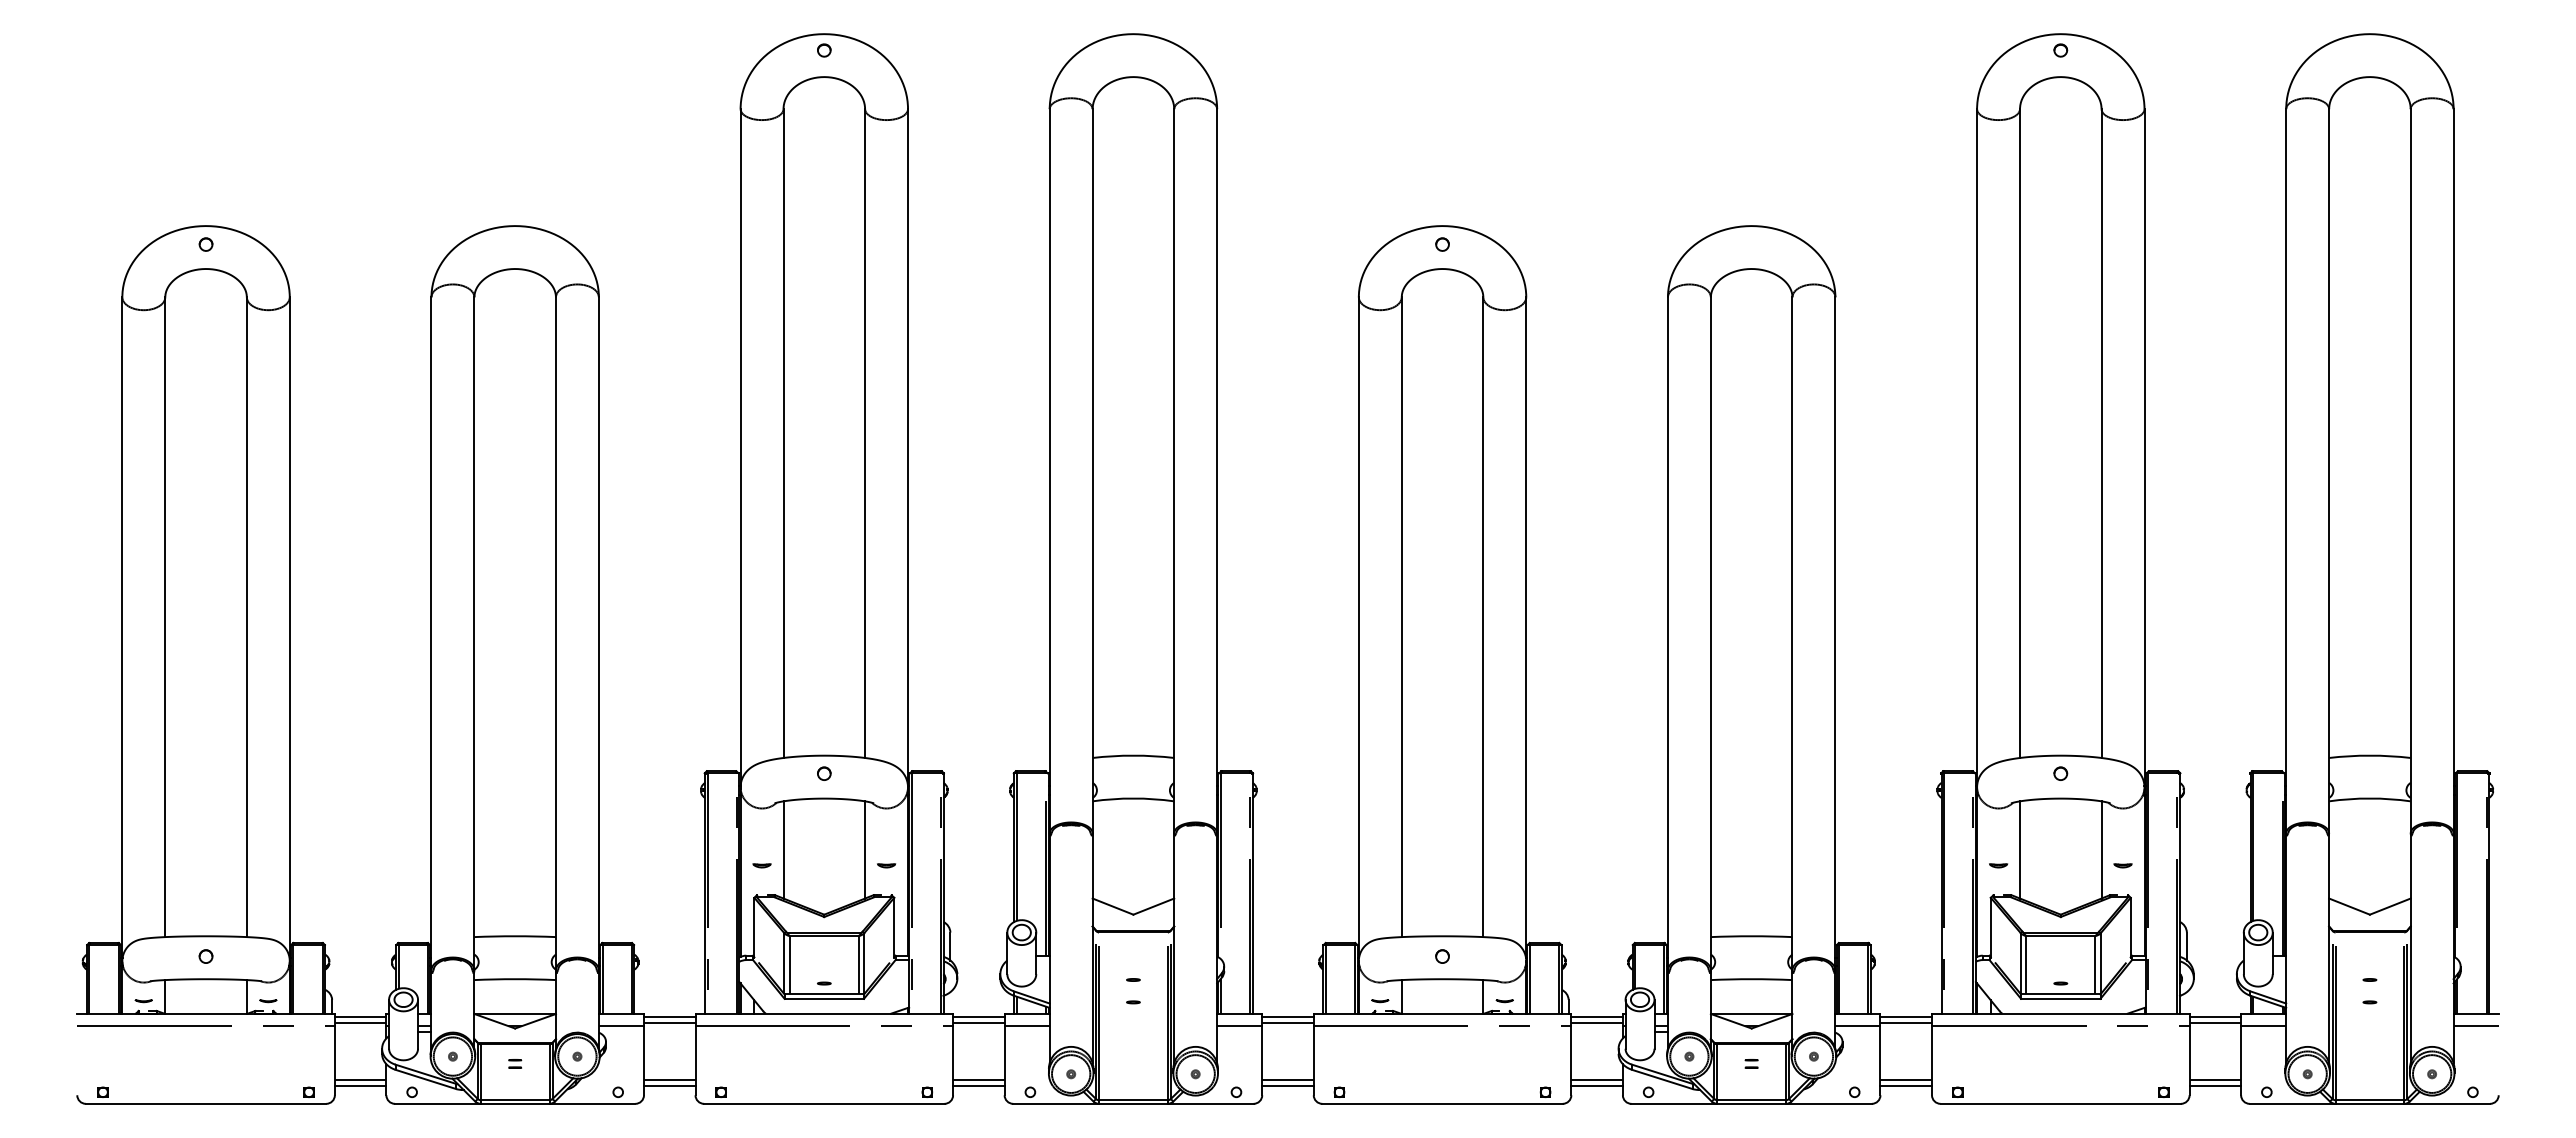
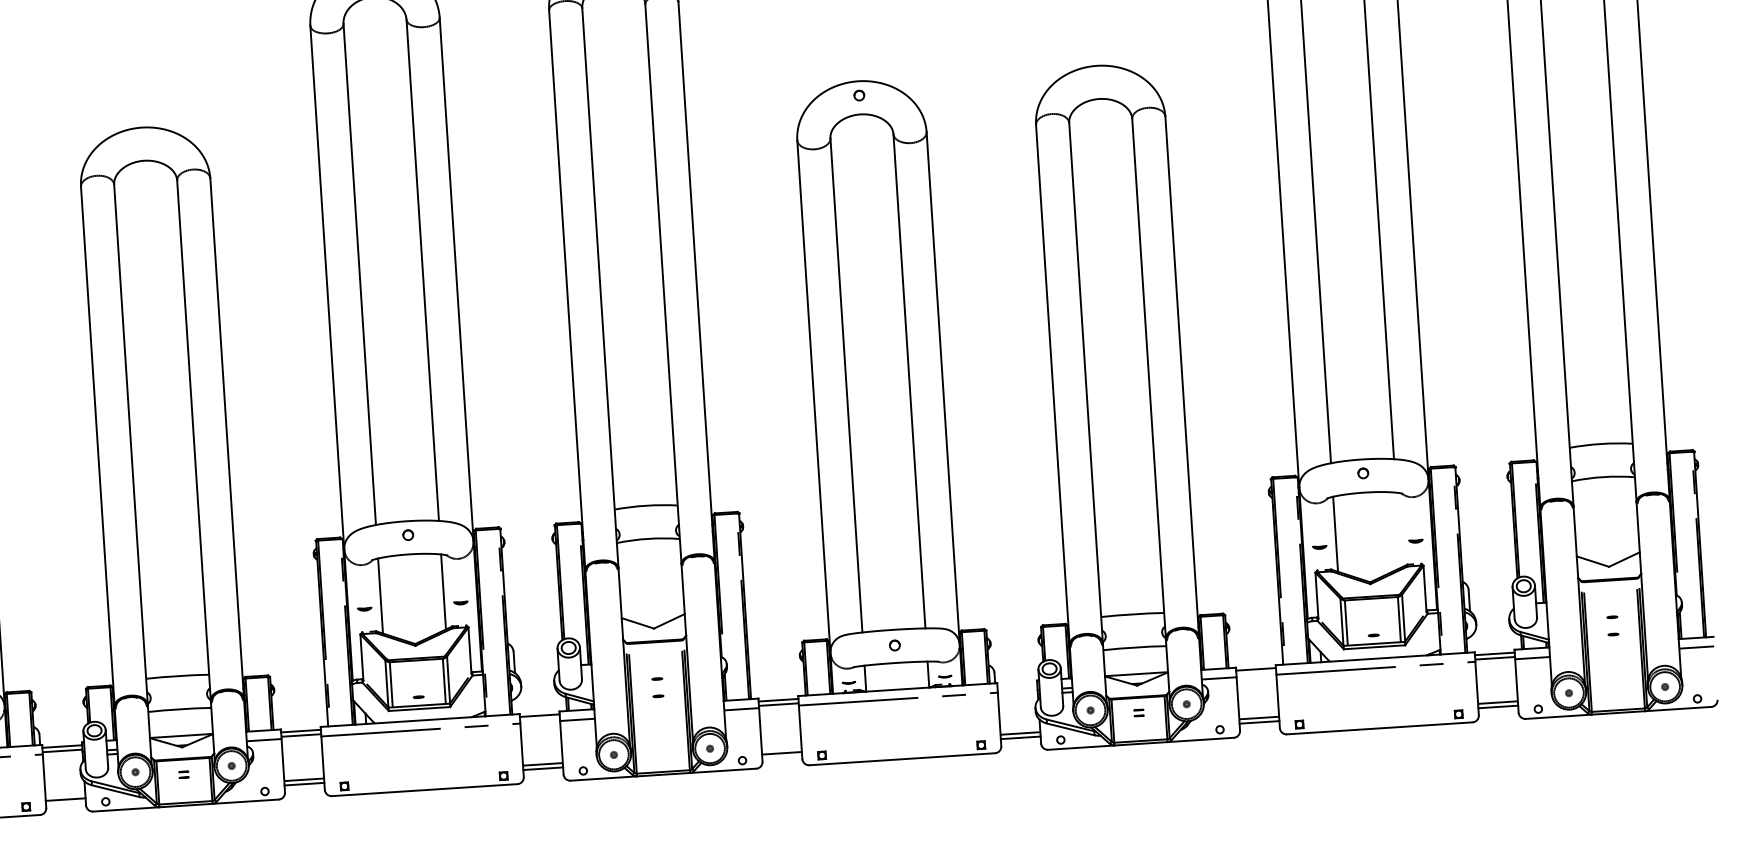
line: (2101, 849) -> (1398, 529), removed
line: (1596, 1017) -> (1016, 684), removed
line: (978, 1023) -> (539, 720), removed
line: (1596, 1023) -> (1017, 689), removed
line: (1906, 1023) -> (1256, 674), removed
line: (360, 1080) -> (65, 795), removed
line: (1287, 1080) -> (781, 748), removed

